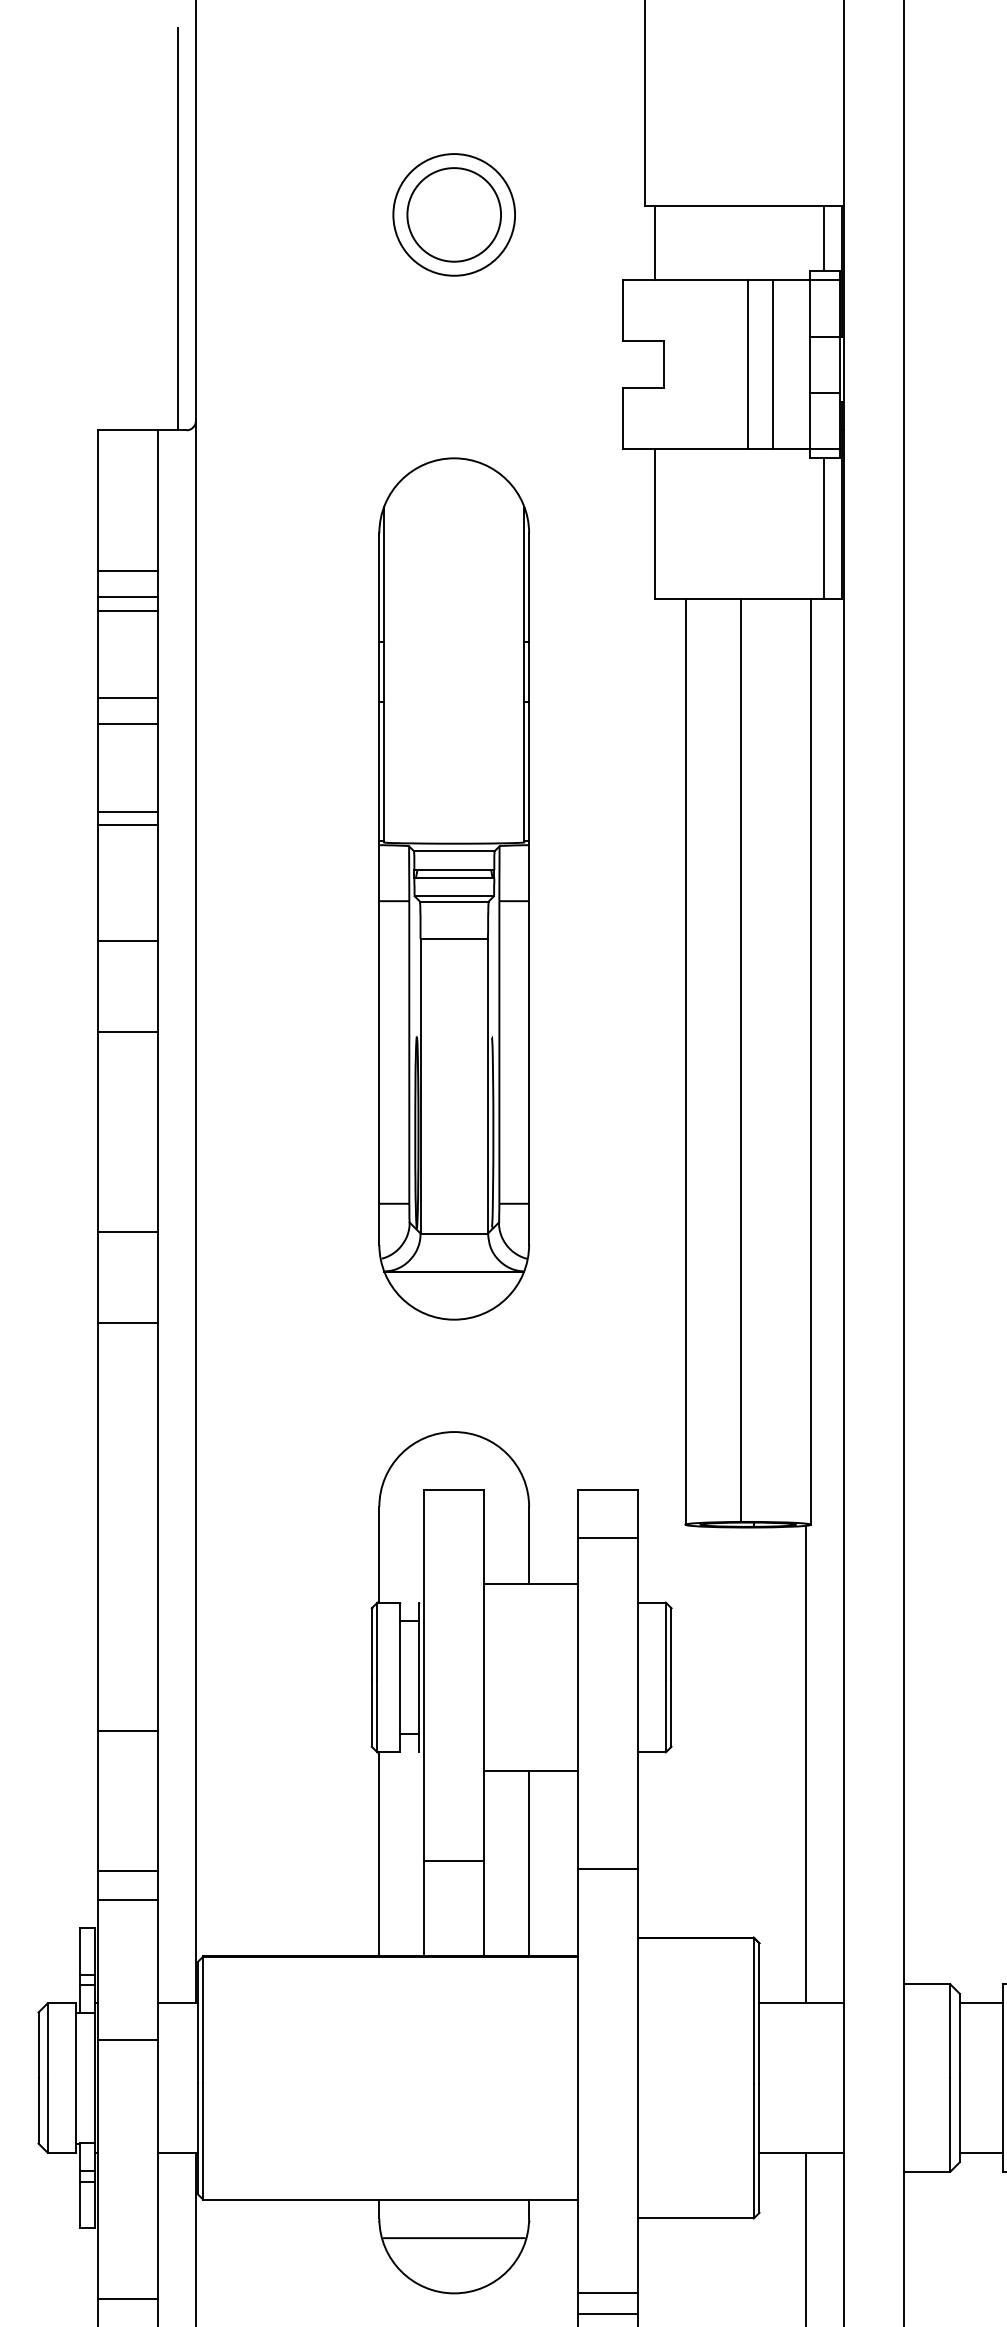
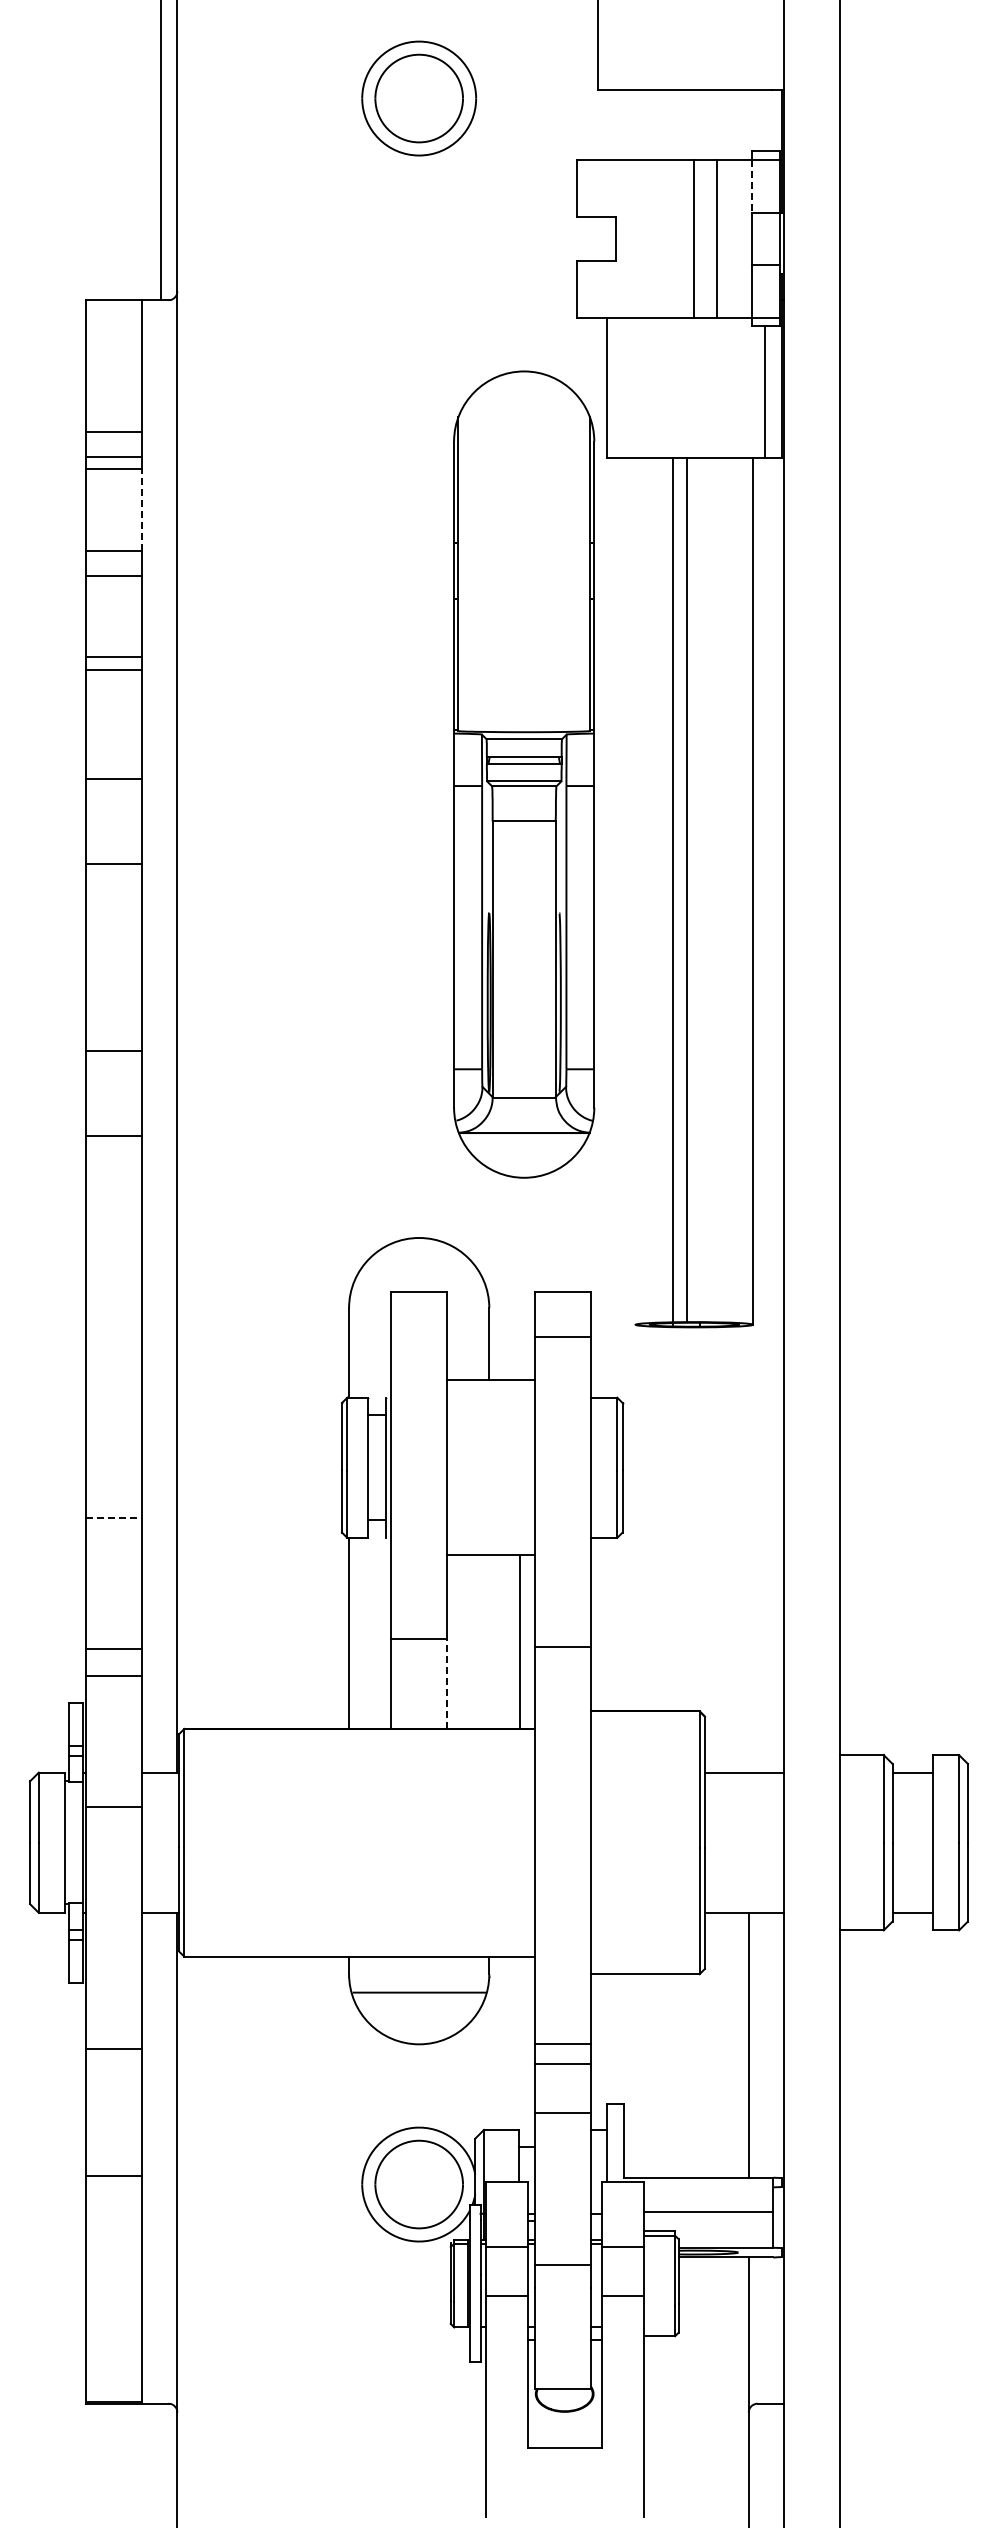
line: (823, 238) -> (764, 120), removed
line: (654, 242) -> (606, 124), removed
line: (810, 308) -> (752, 186), solid -> dashed
line: (158, 653) -> (142, 509), solid -> dashed
part: (454, 888) -> (524, 774), moved
line: (685, 1060) -> (672, 890), moved
line: (128, 1730) -> (114, 1517), solid -> dashed
line: (806, 1763) -> (748, 1548), removed
line: (529, 1863) -> (520, 1641), moved
line: (484, 1909) -> (447, 1684), solid -> dashed

